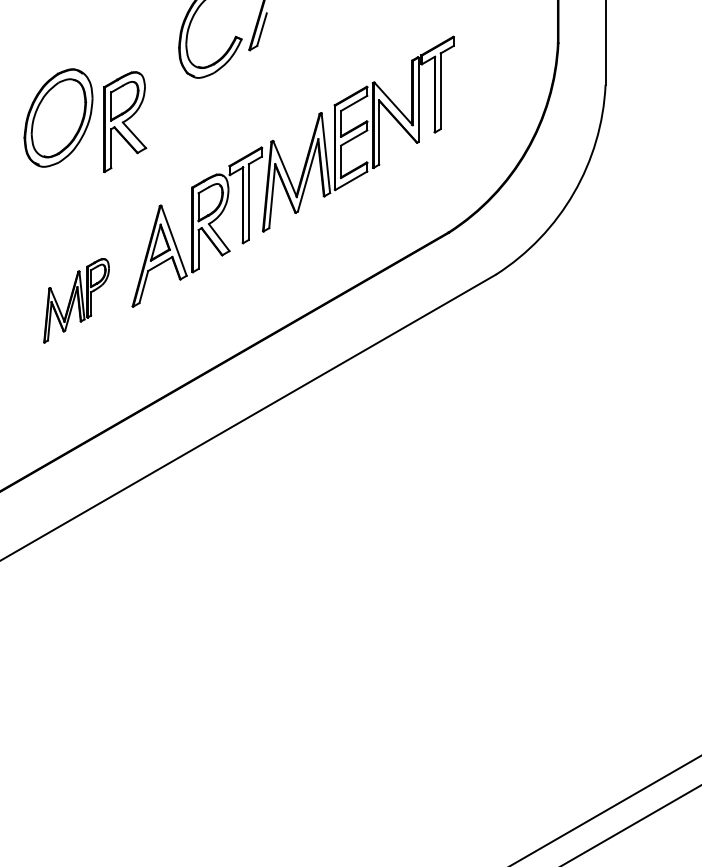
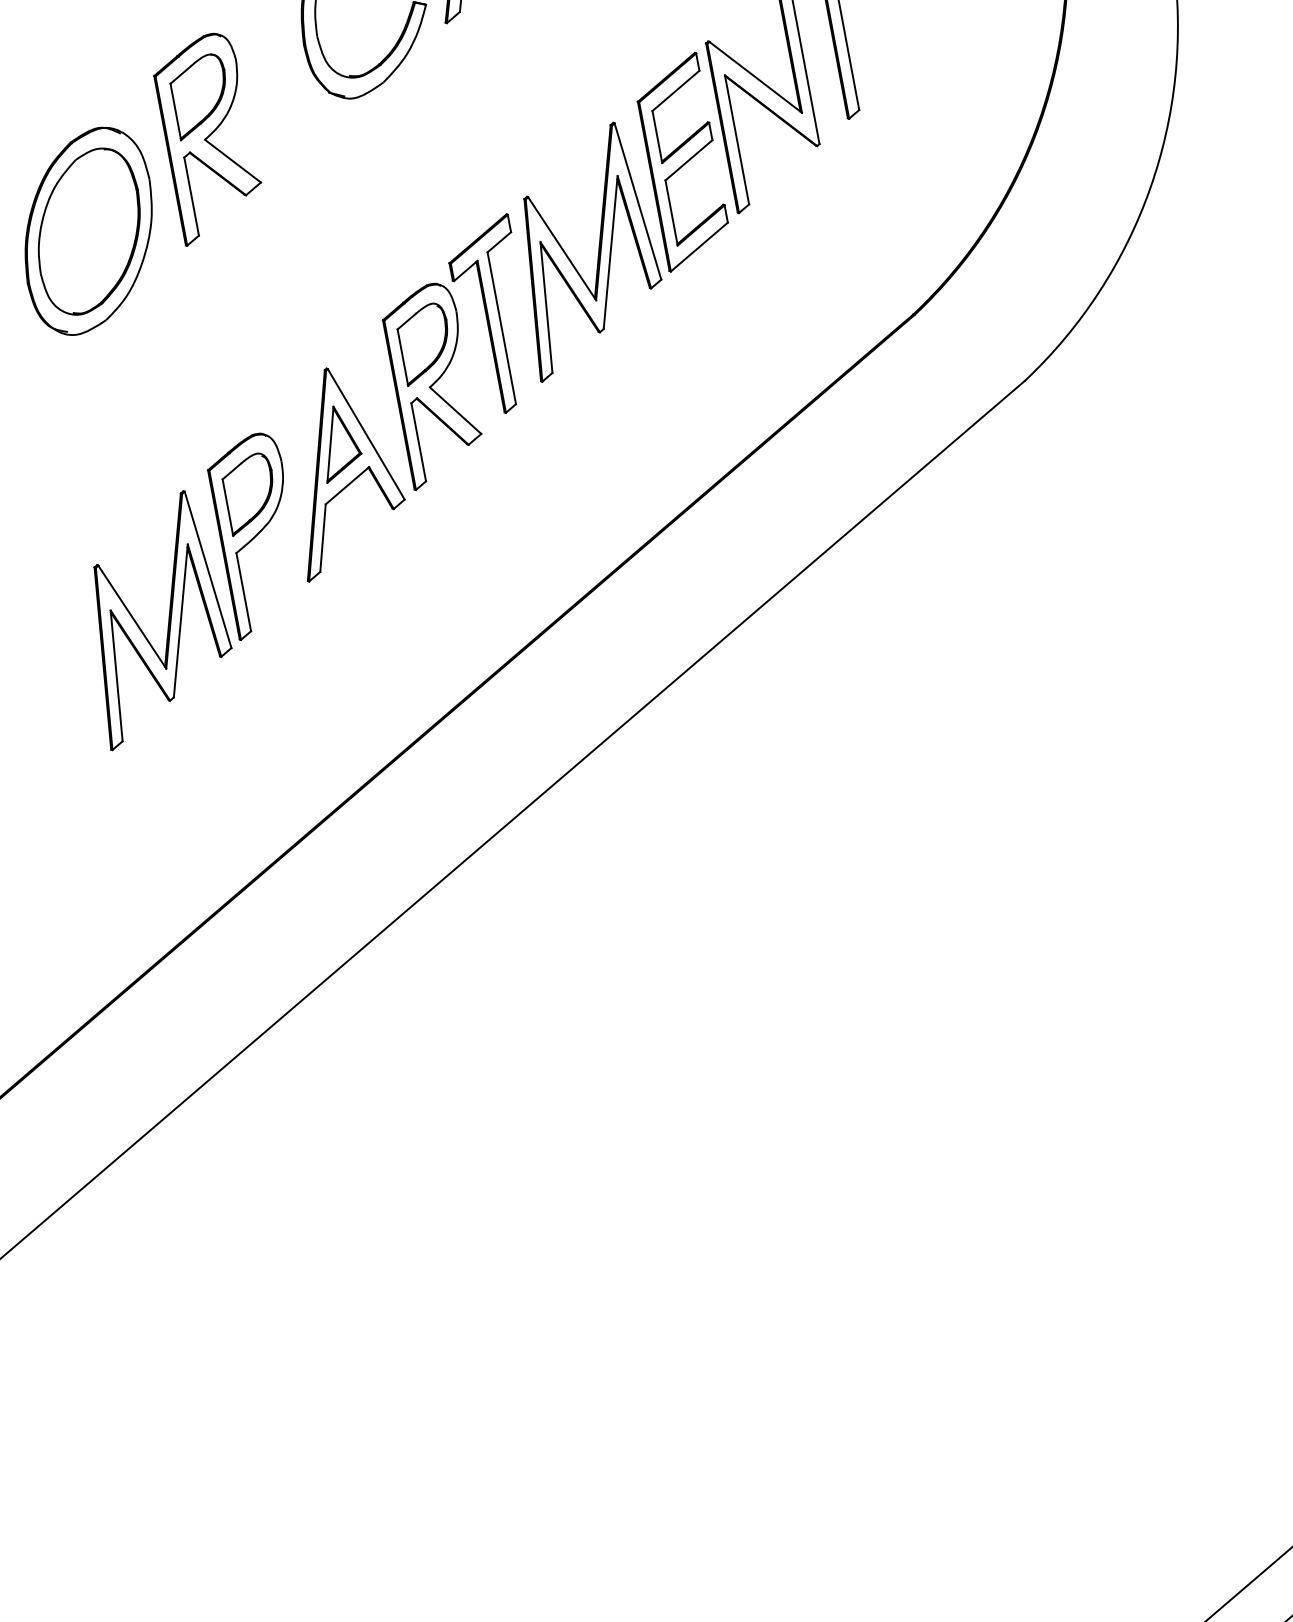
part: (125, 121) -> (209, 136), moved
part: (76, 300) -> (192, 590), size x1.67

